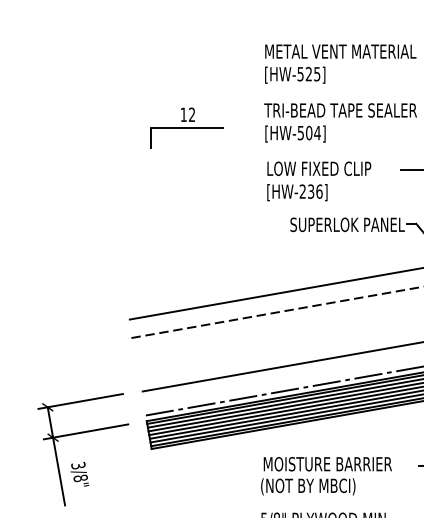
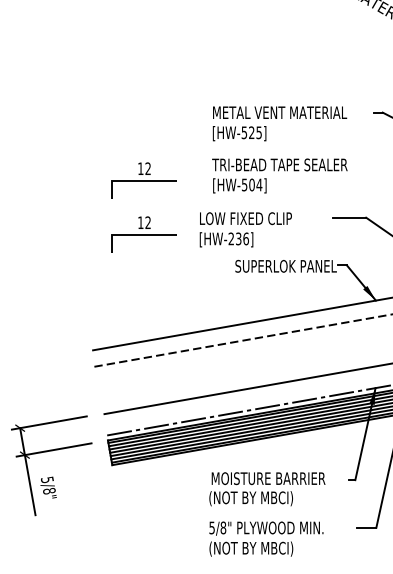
text: (318, 181) -> (245, 229), moved
part: (186, 188) -> (143, 234), added
text: (78, 465) -> (47, 479), 3/8" -> 5/8"

